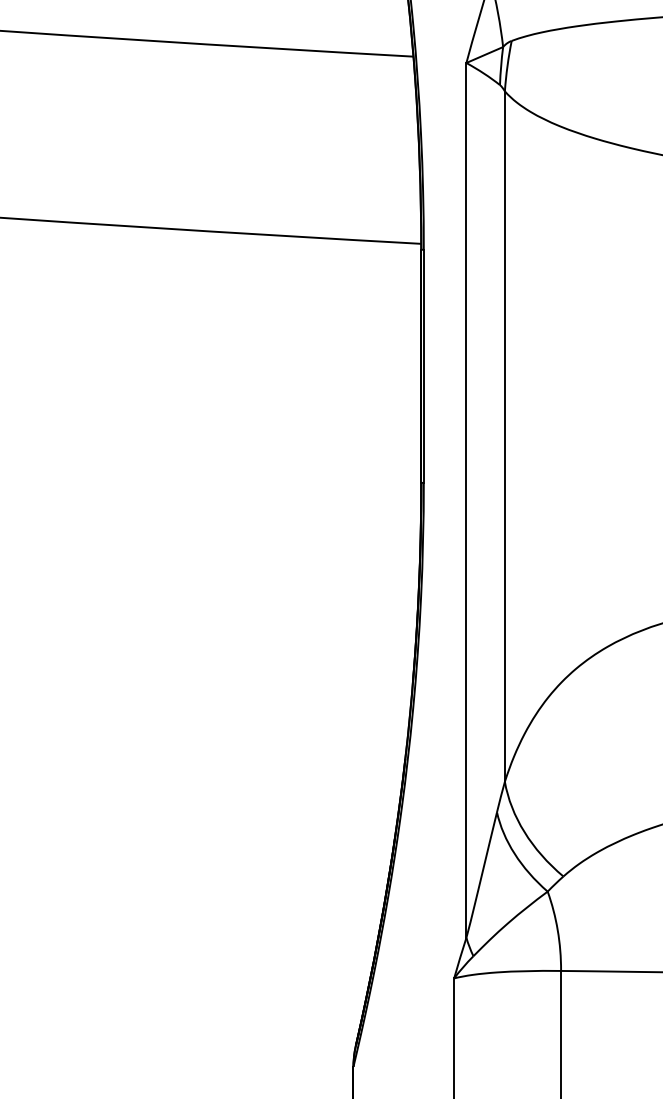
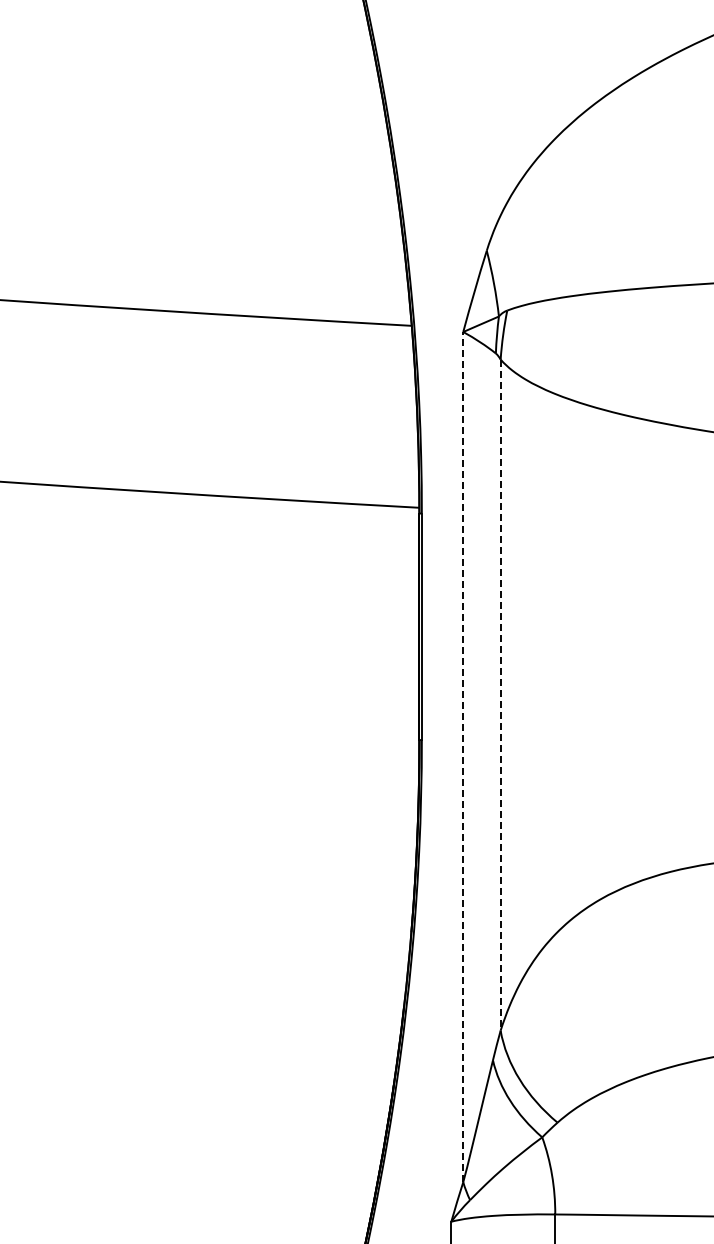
line: (504, 436) -> (500, 695), solid -> dashed
line: (466, 499) -> (463, 756), solid -> dashed

